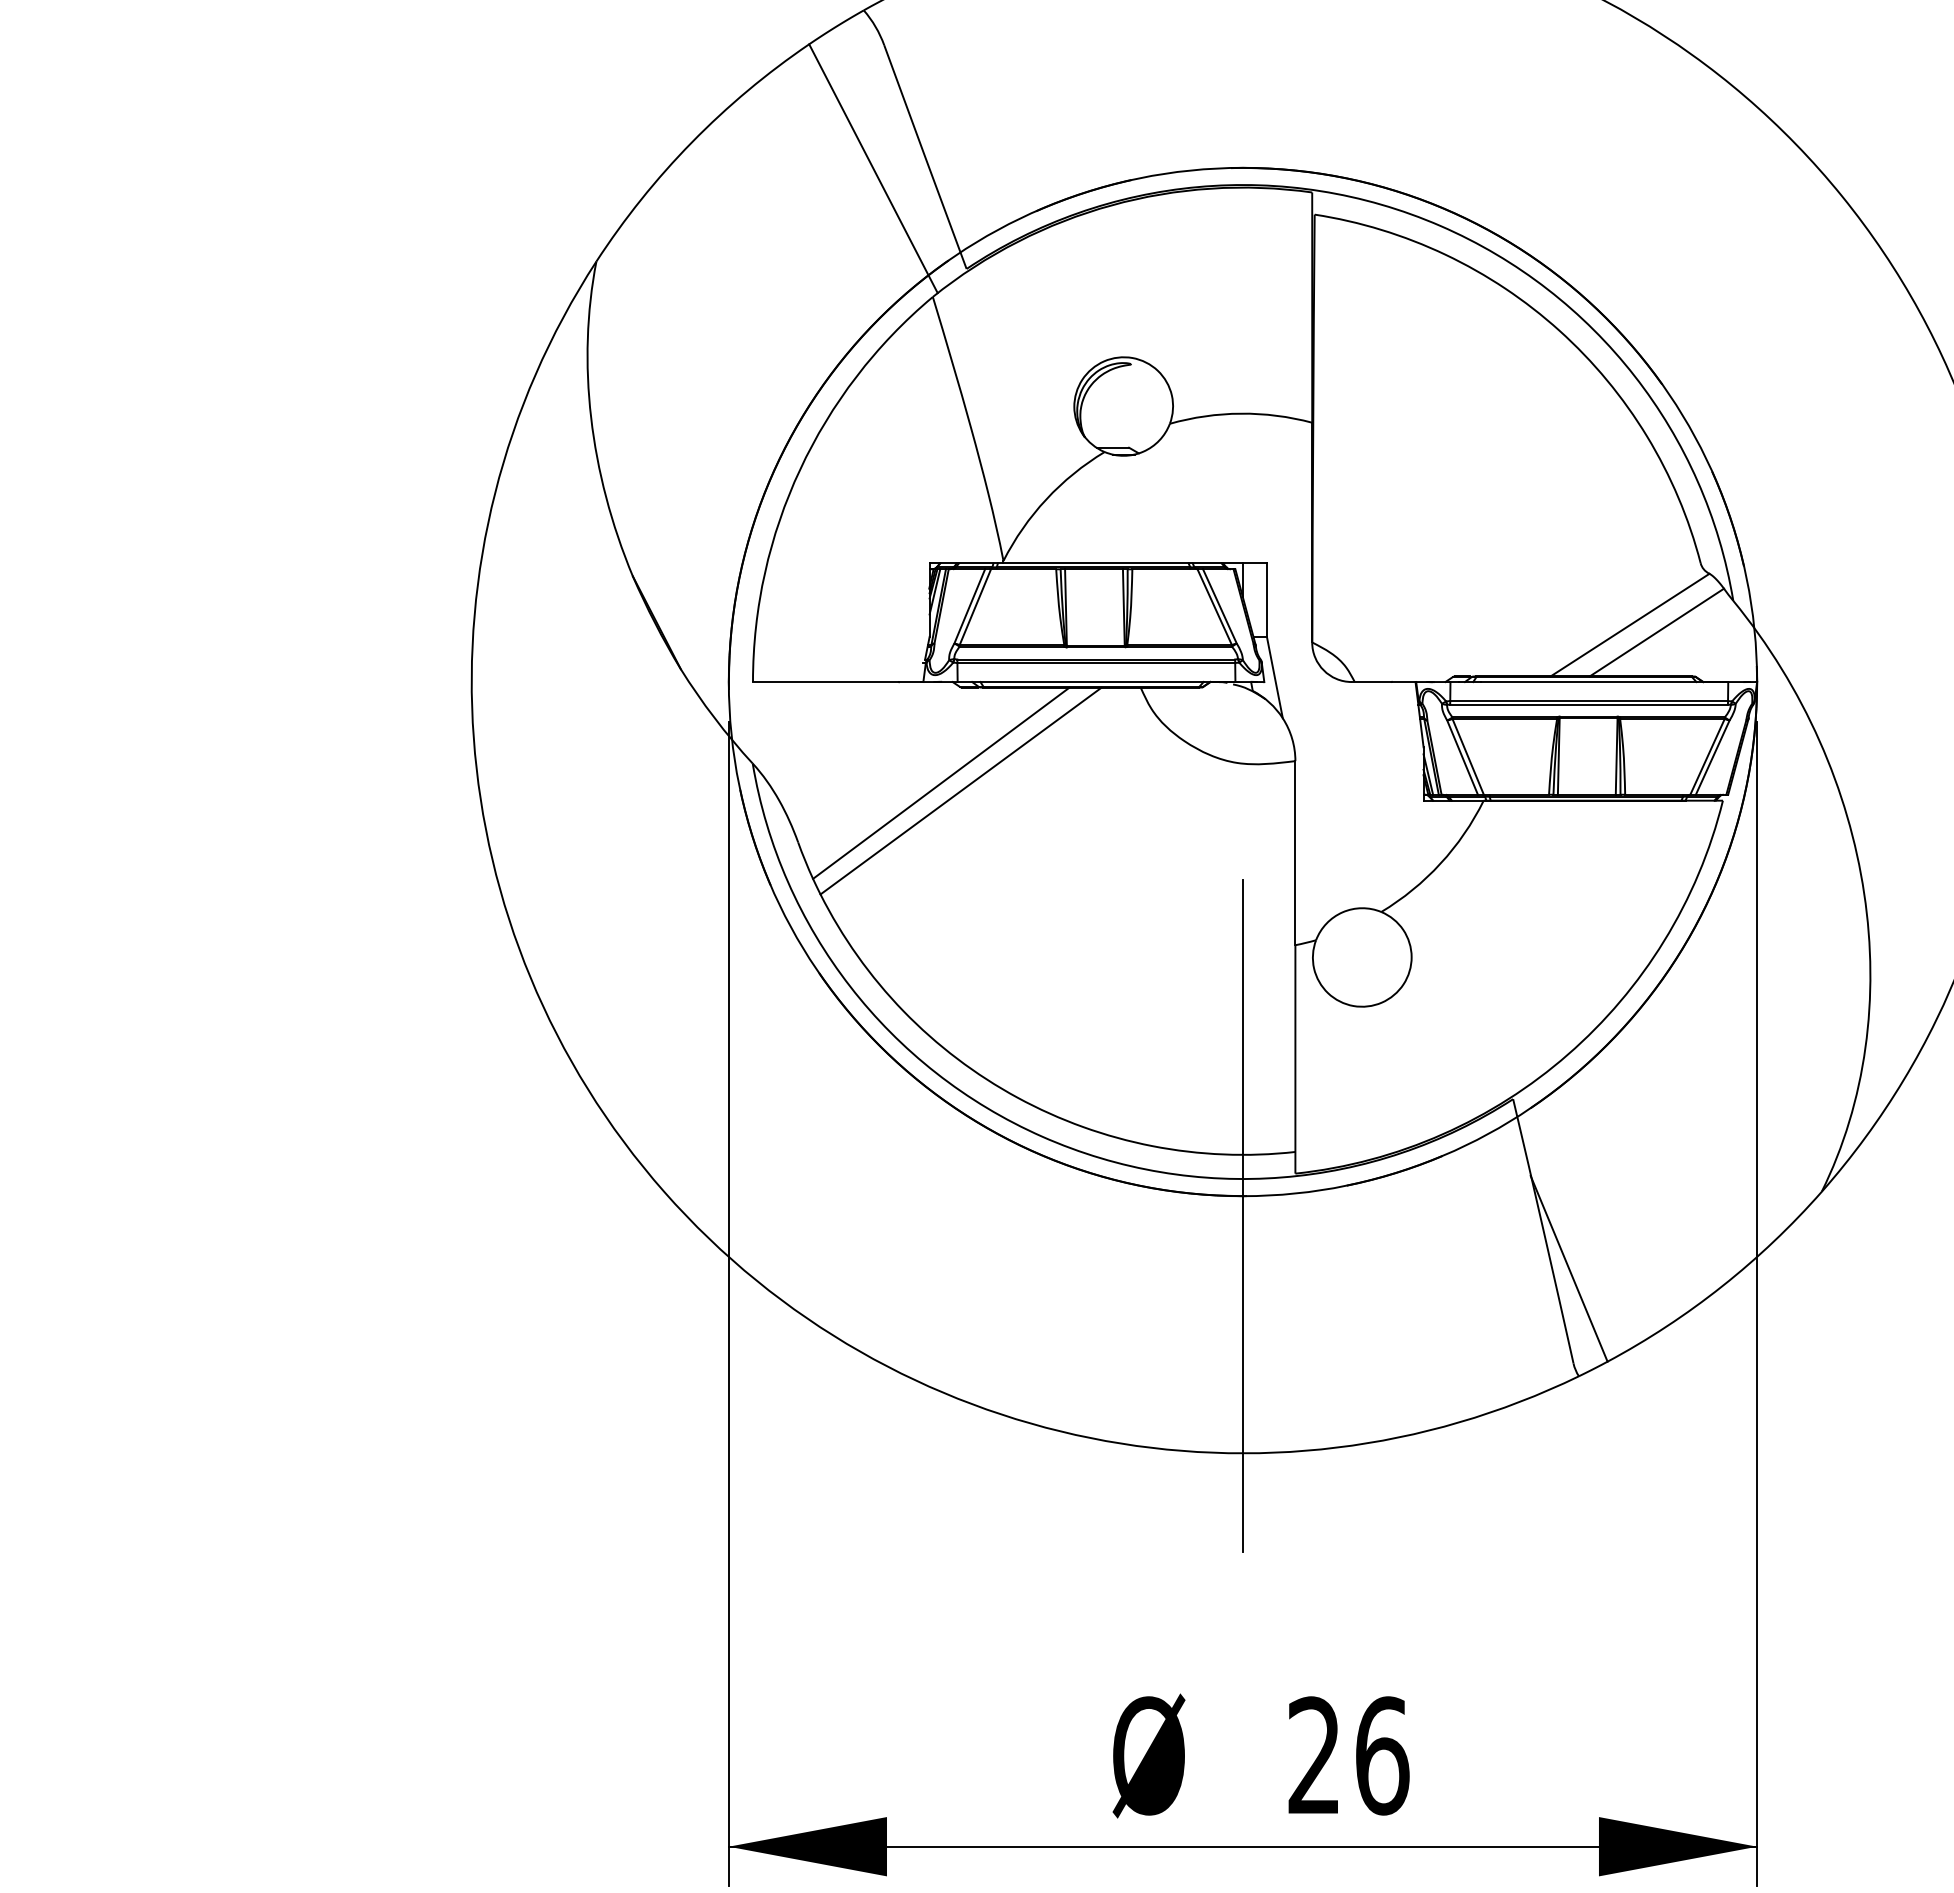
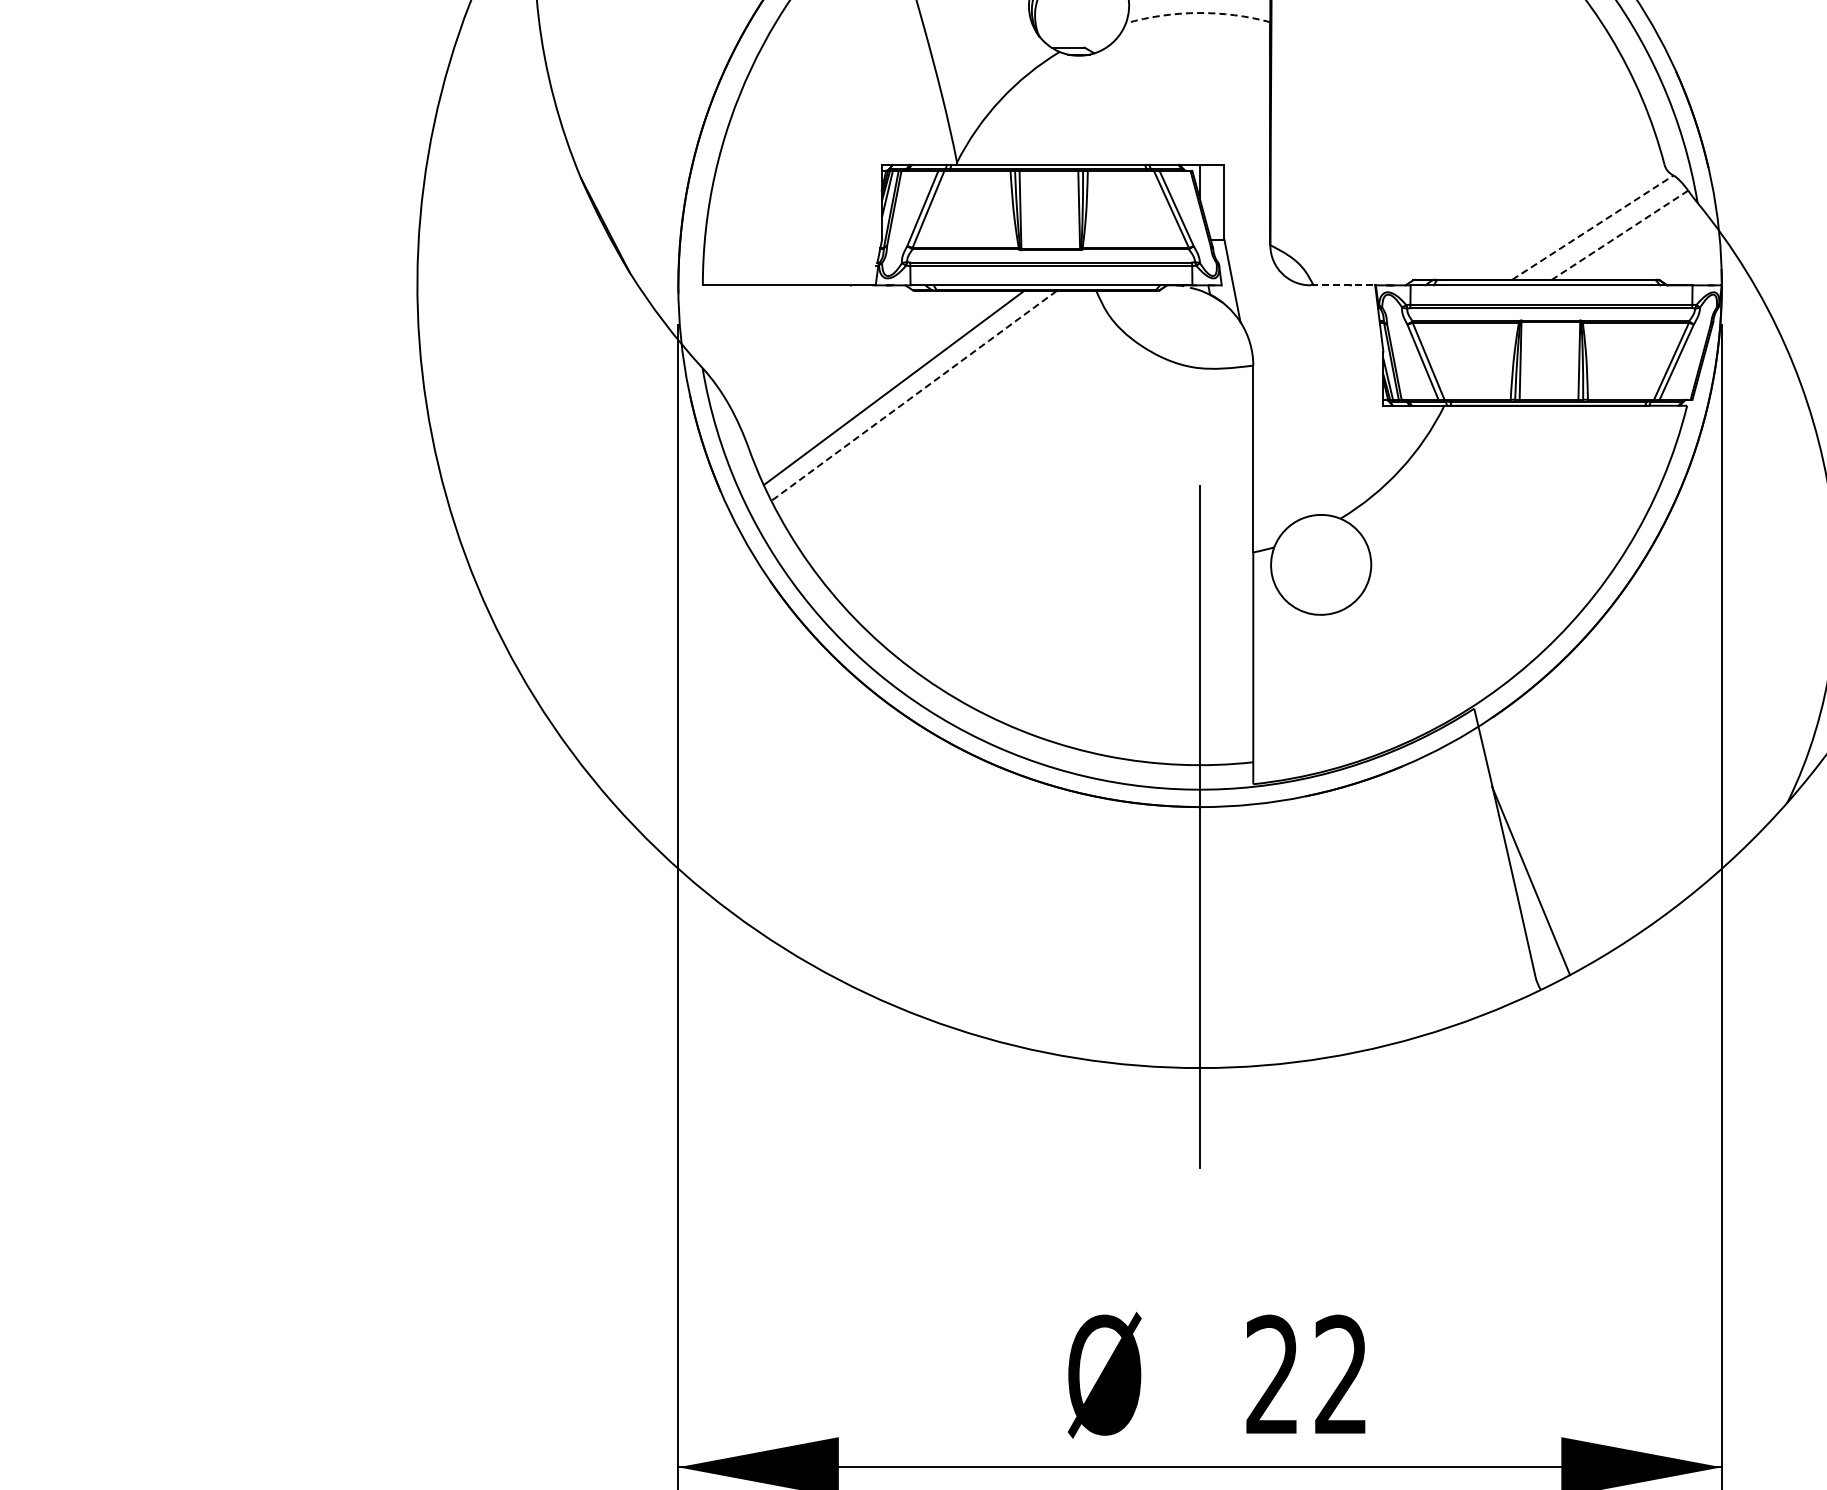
arc: (1240, 413) -> (1197, 12), solid -> dashed
line: (1630, 625) -> (1593, 227), solid -> dashed
line: (1656, 632) -> (1619, 235), solid -> dashed
line: (1383, 682) -> (1342, 285), solid -> dashed
line: (961, 791) -> (914, 396), solid -> dashed
text: (1382, 1755) -> (1341, 1374), 26 -> 22

